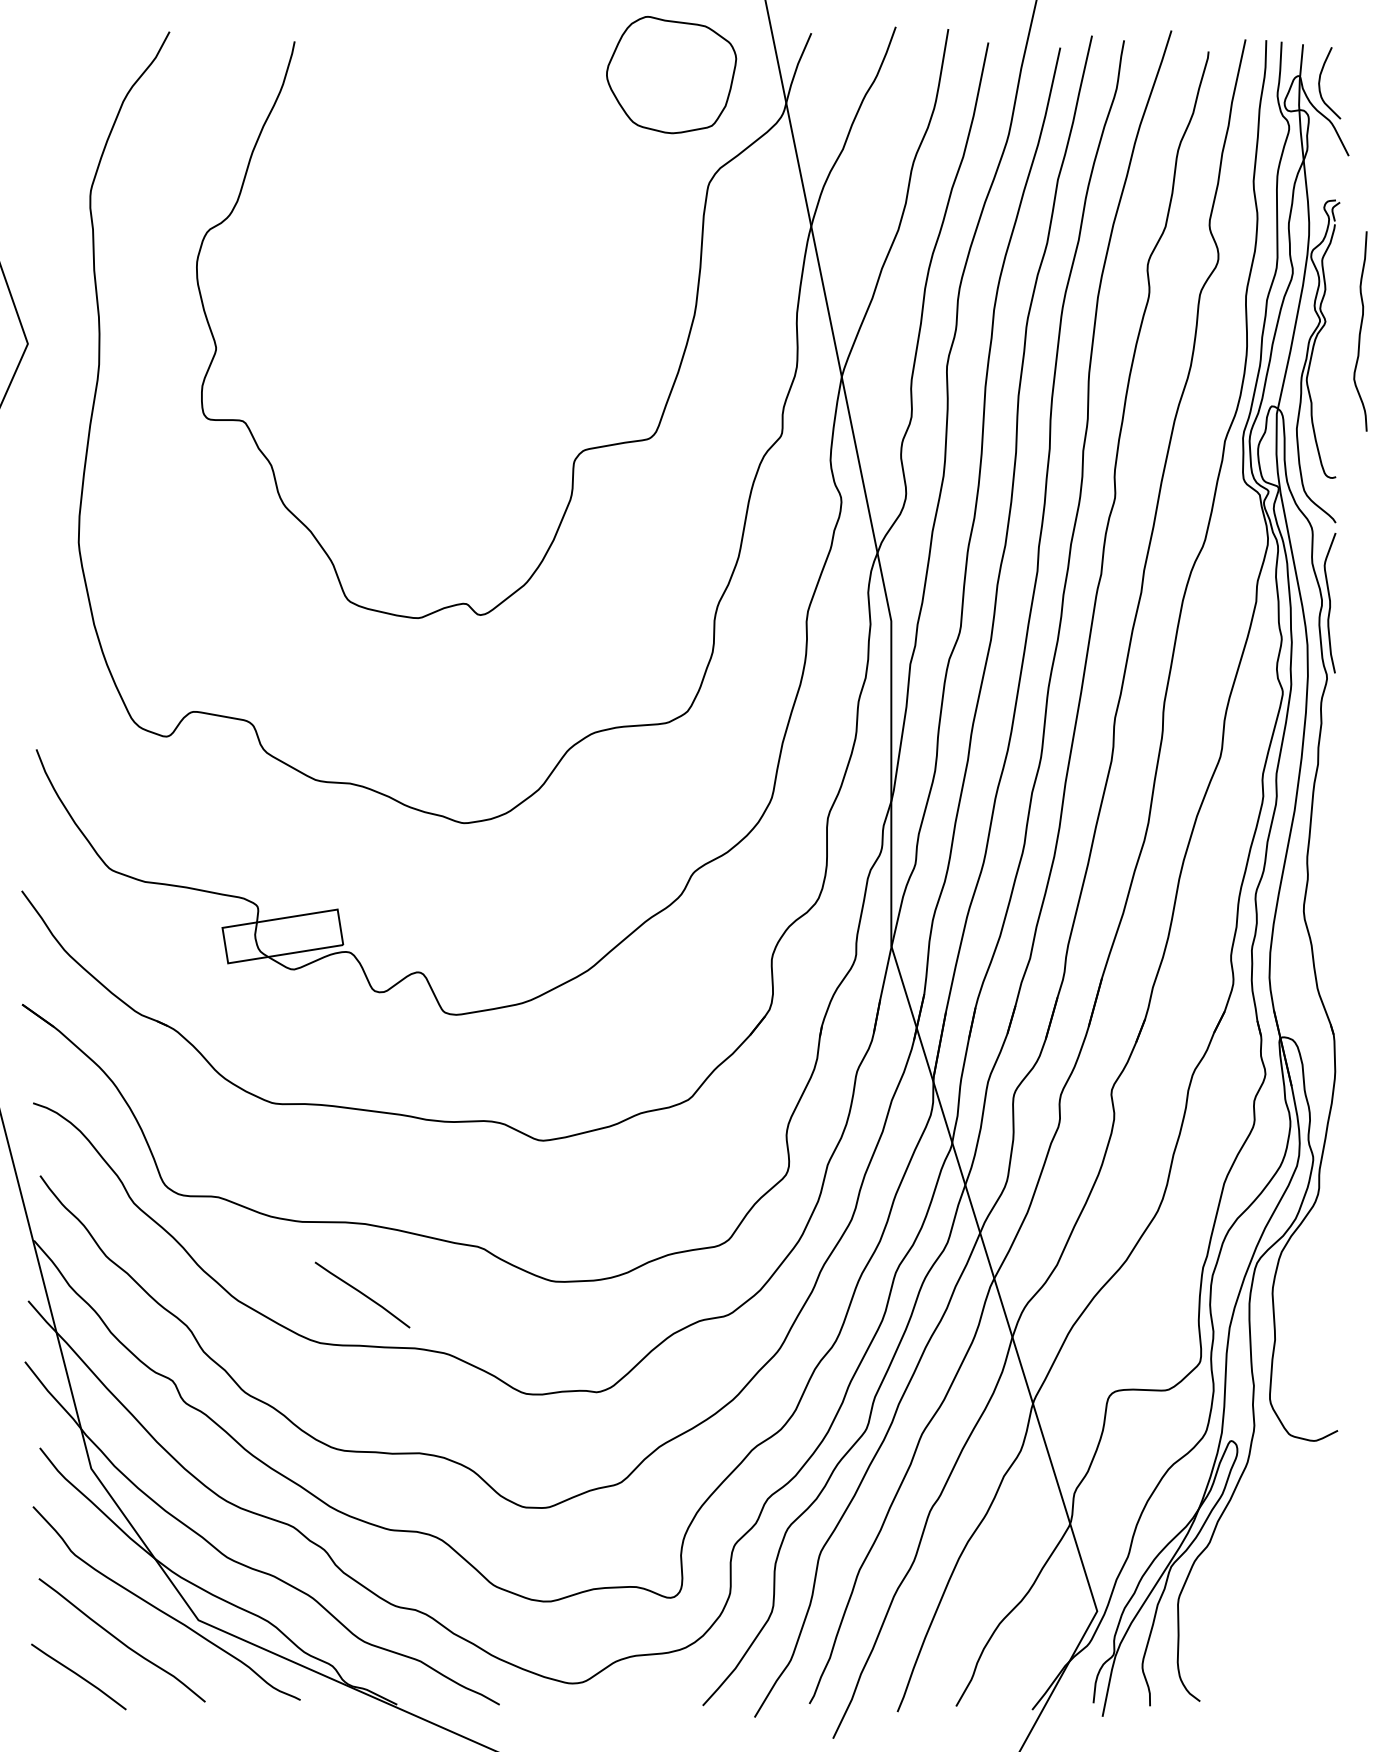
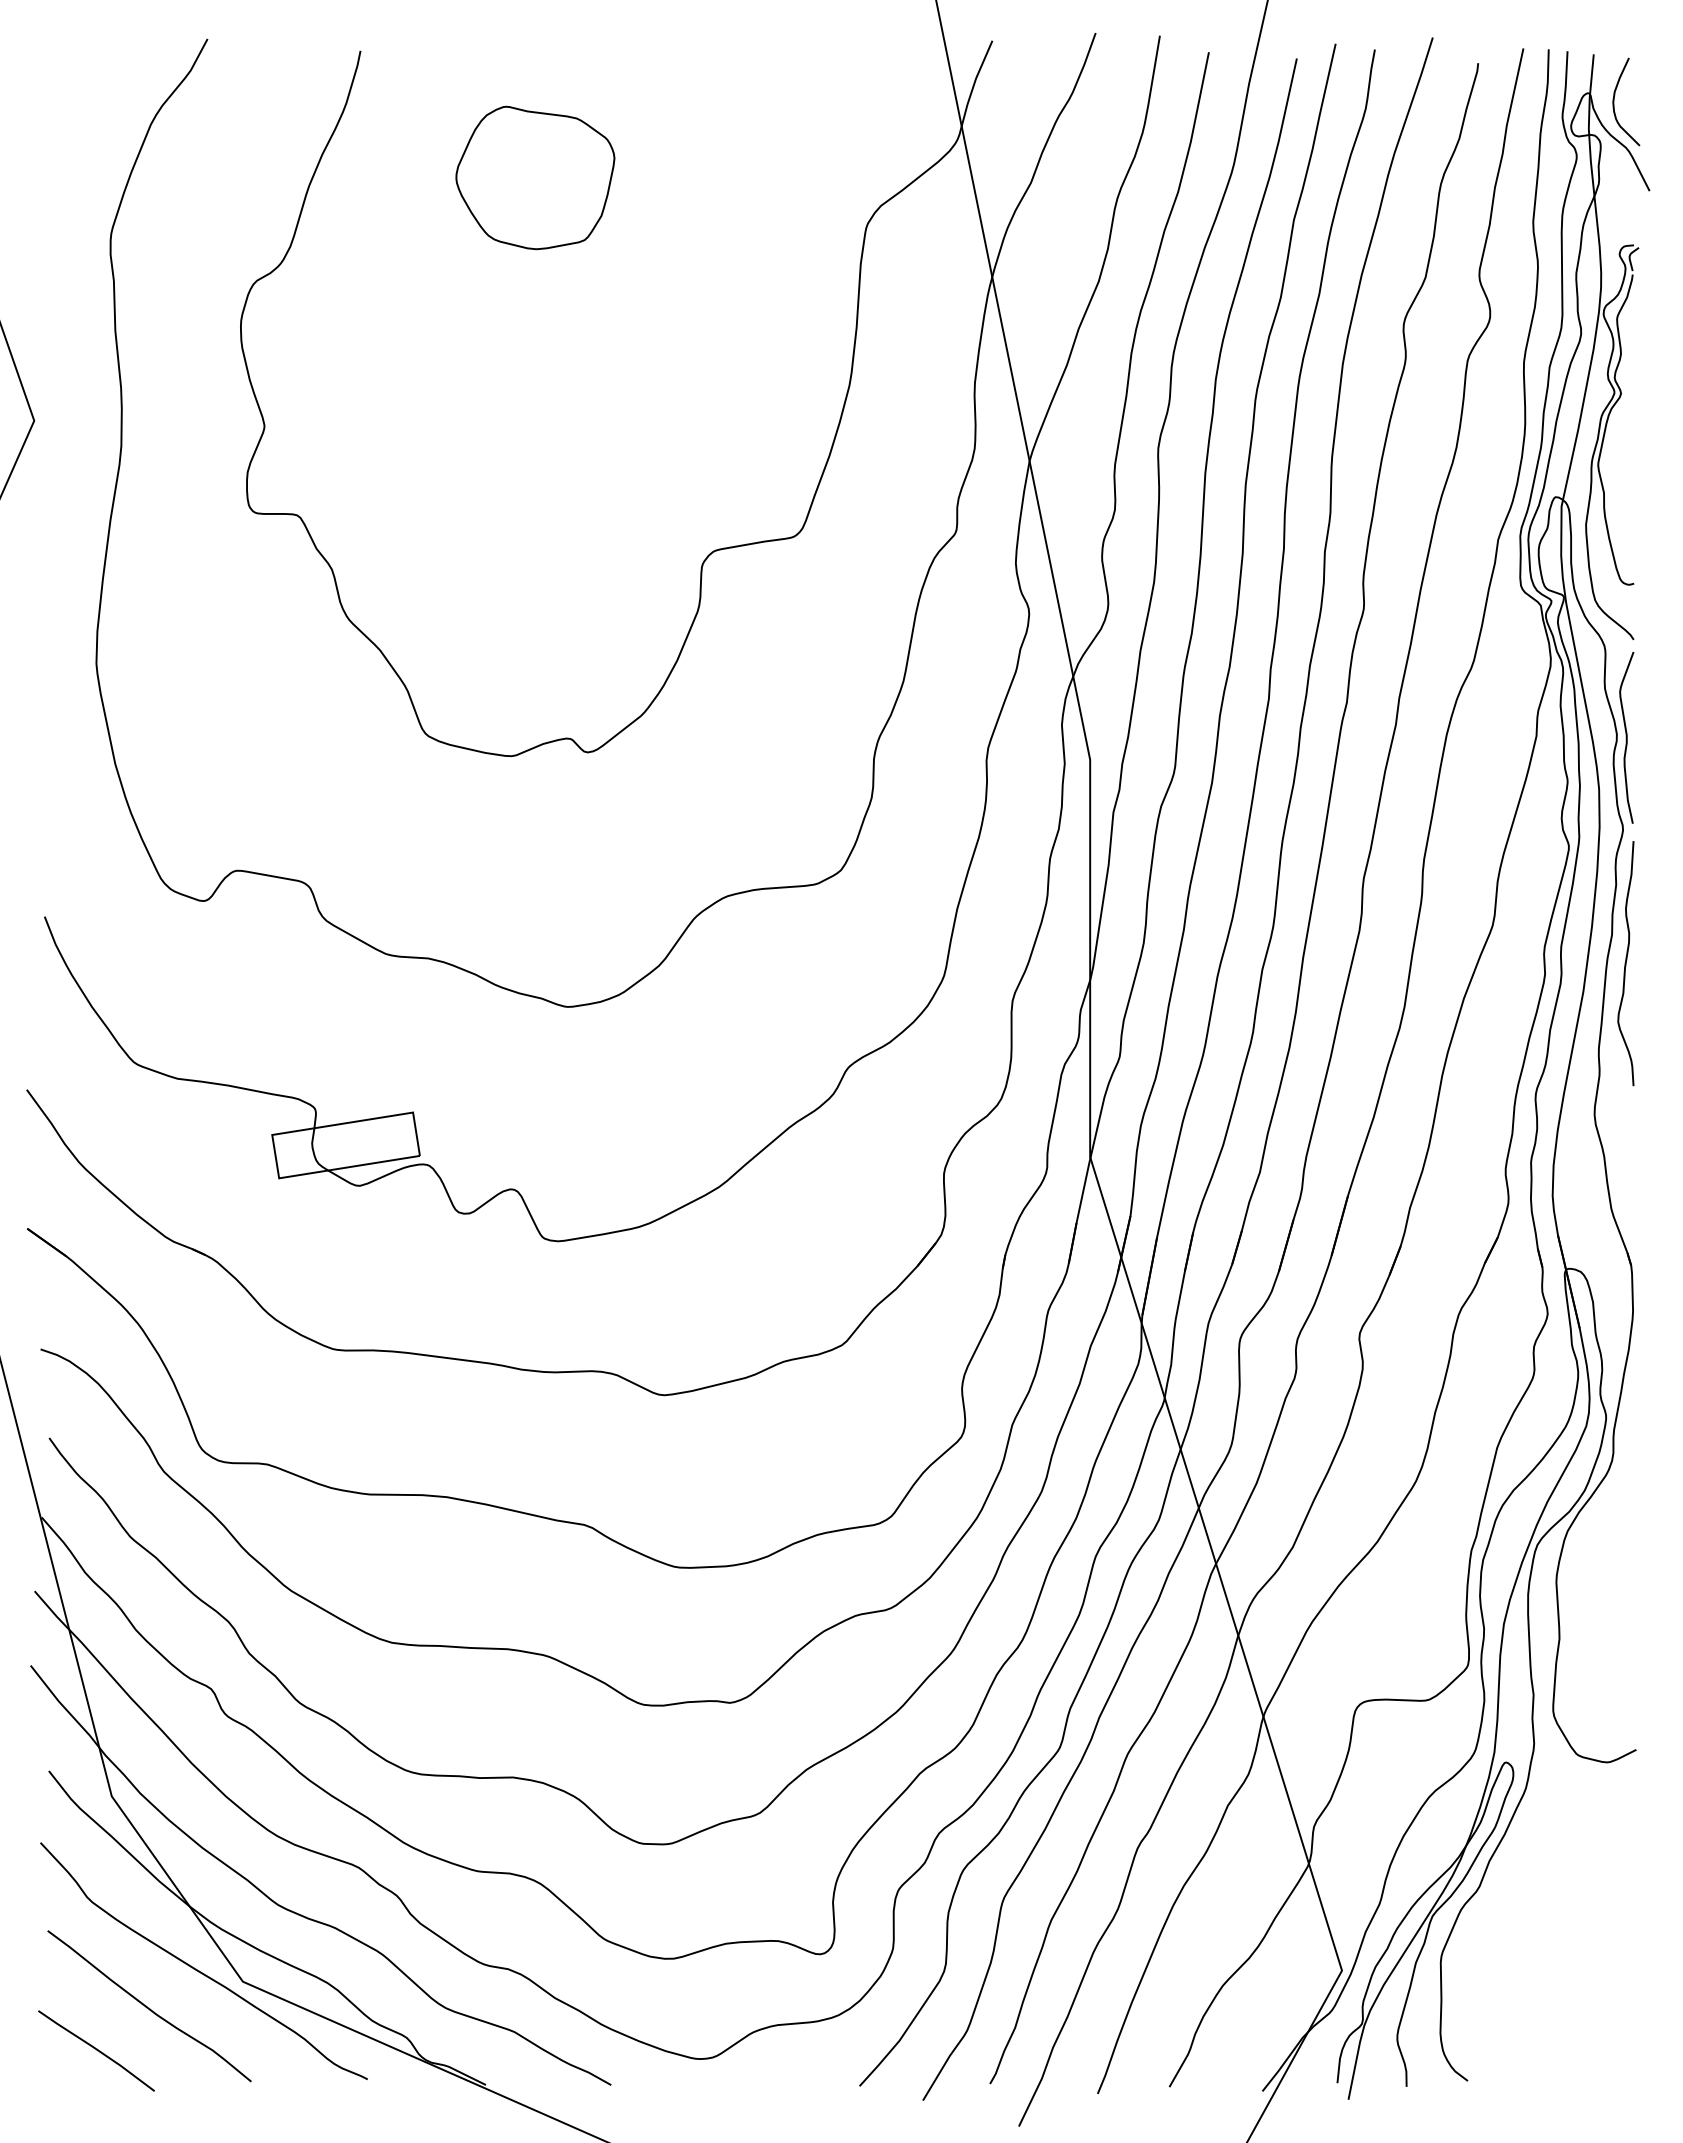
part: (671, 74) -> (535, 177), moved
curve: (1360, 331) -> (1625, 963), moved
line: (362, 1294) -> (443, 1583), removed

